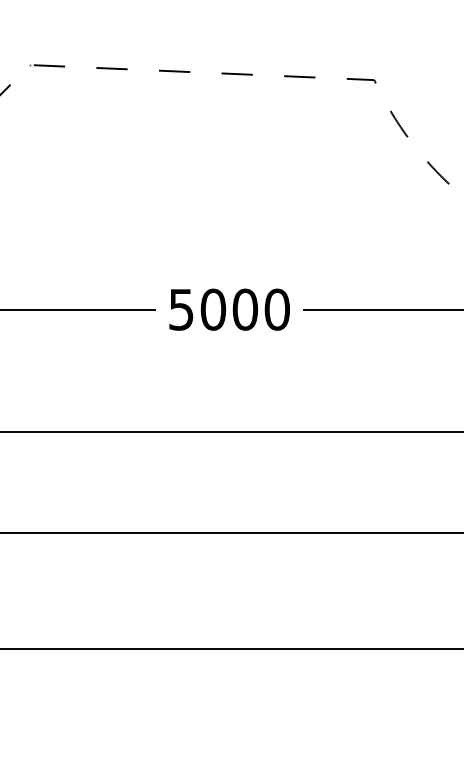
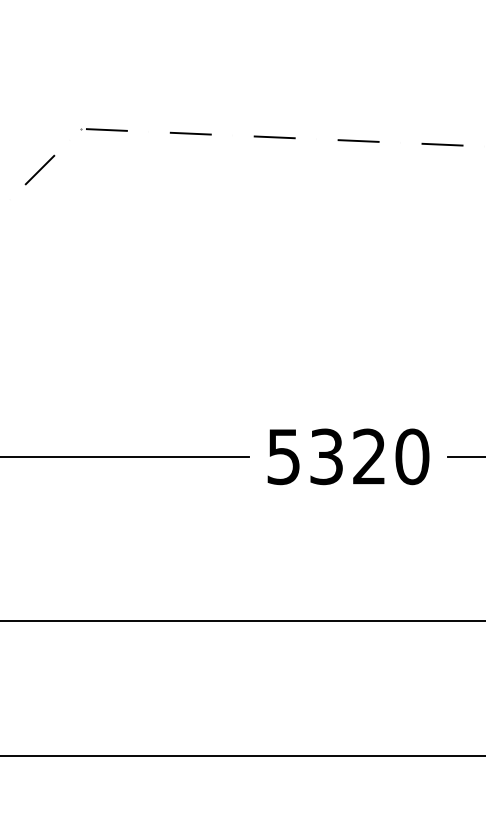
text: (229, 309) -> (348, 456), 5000 -> 5320

